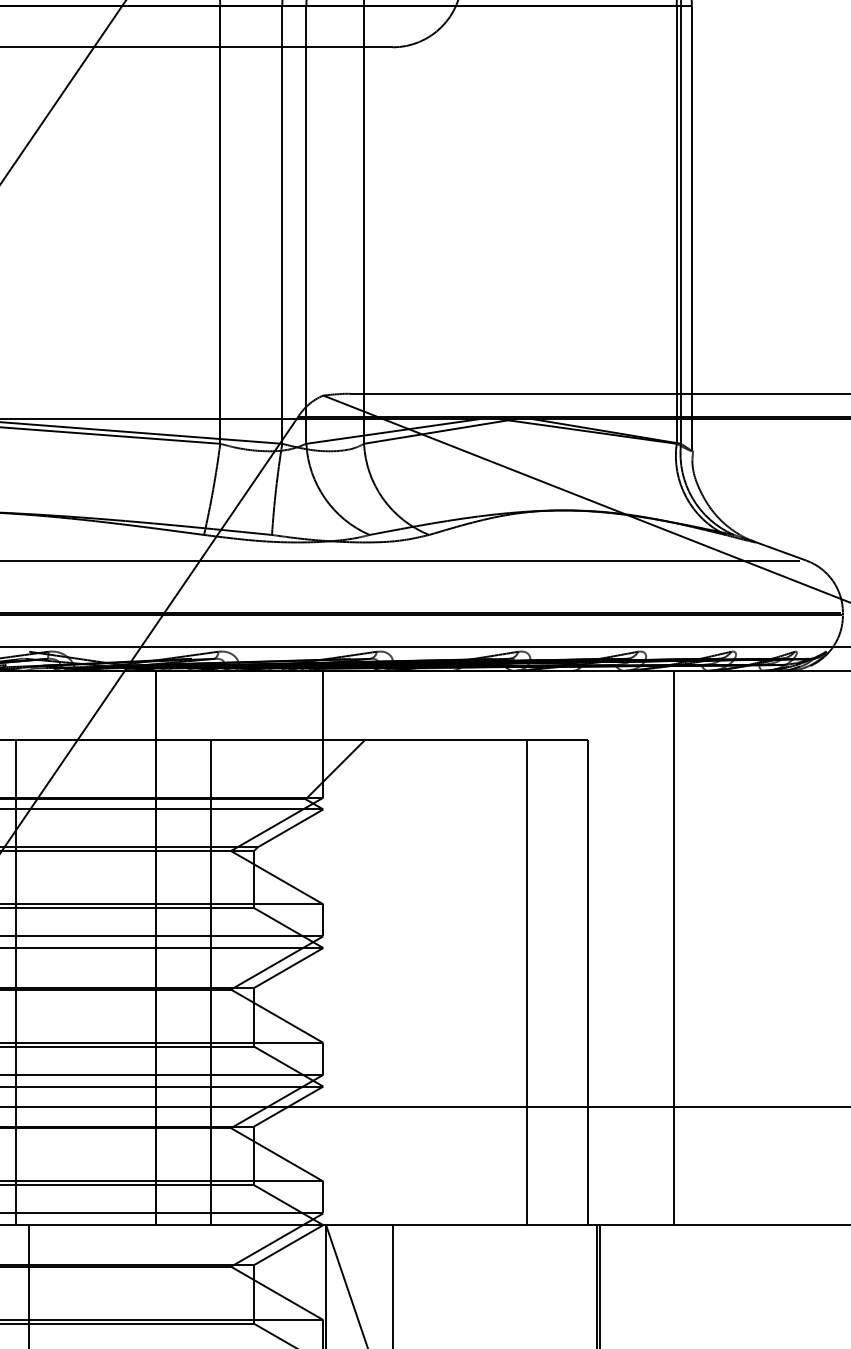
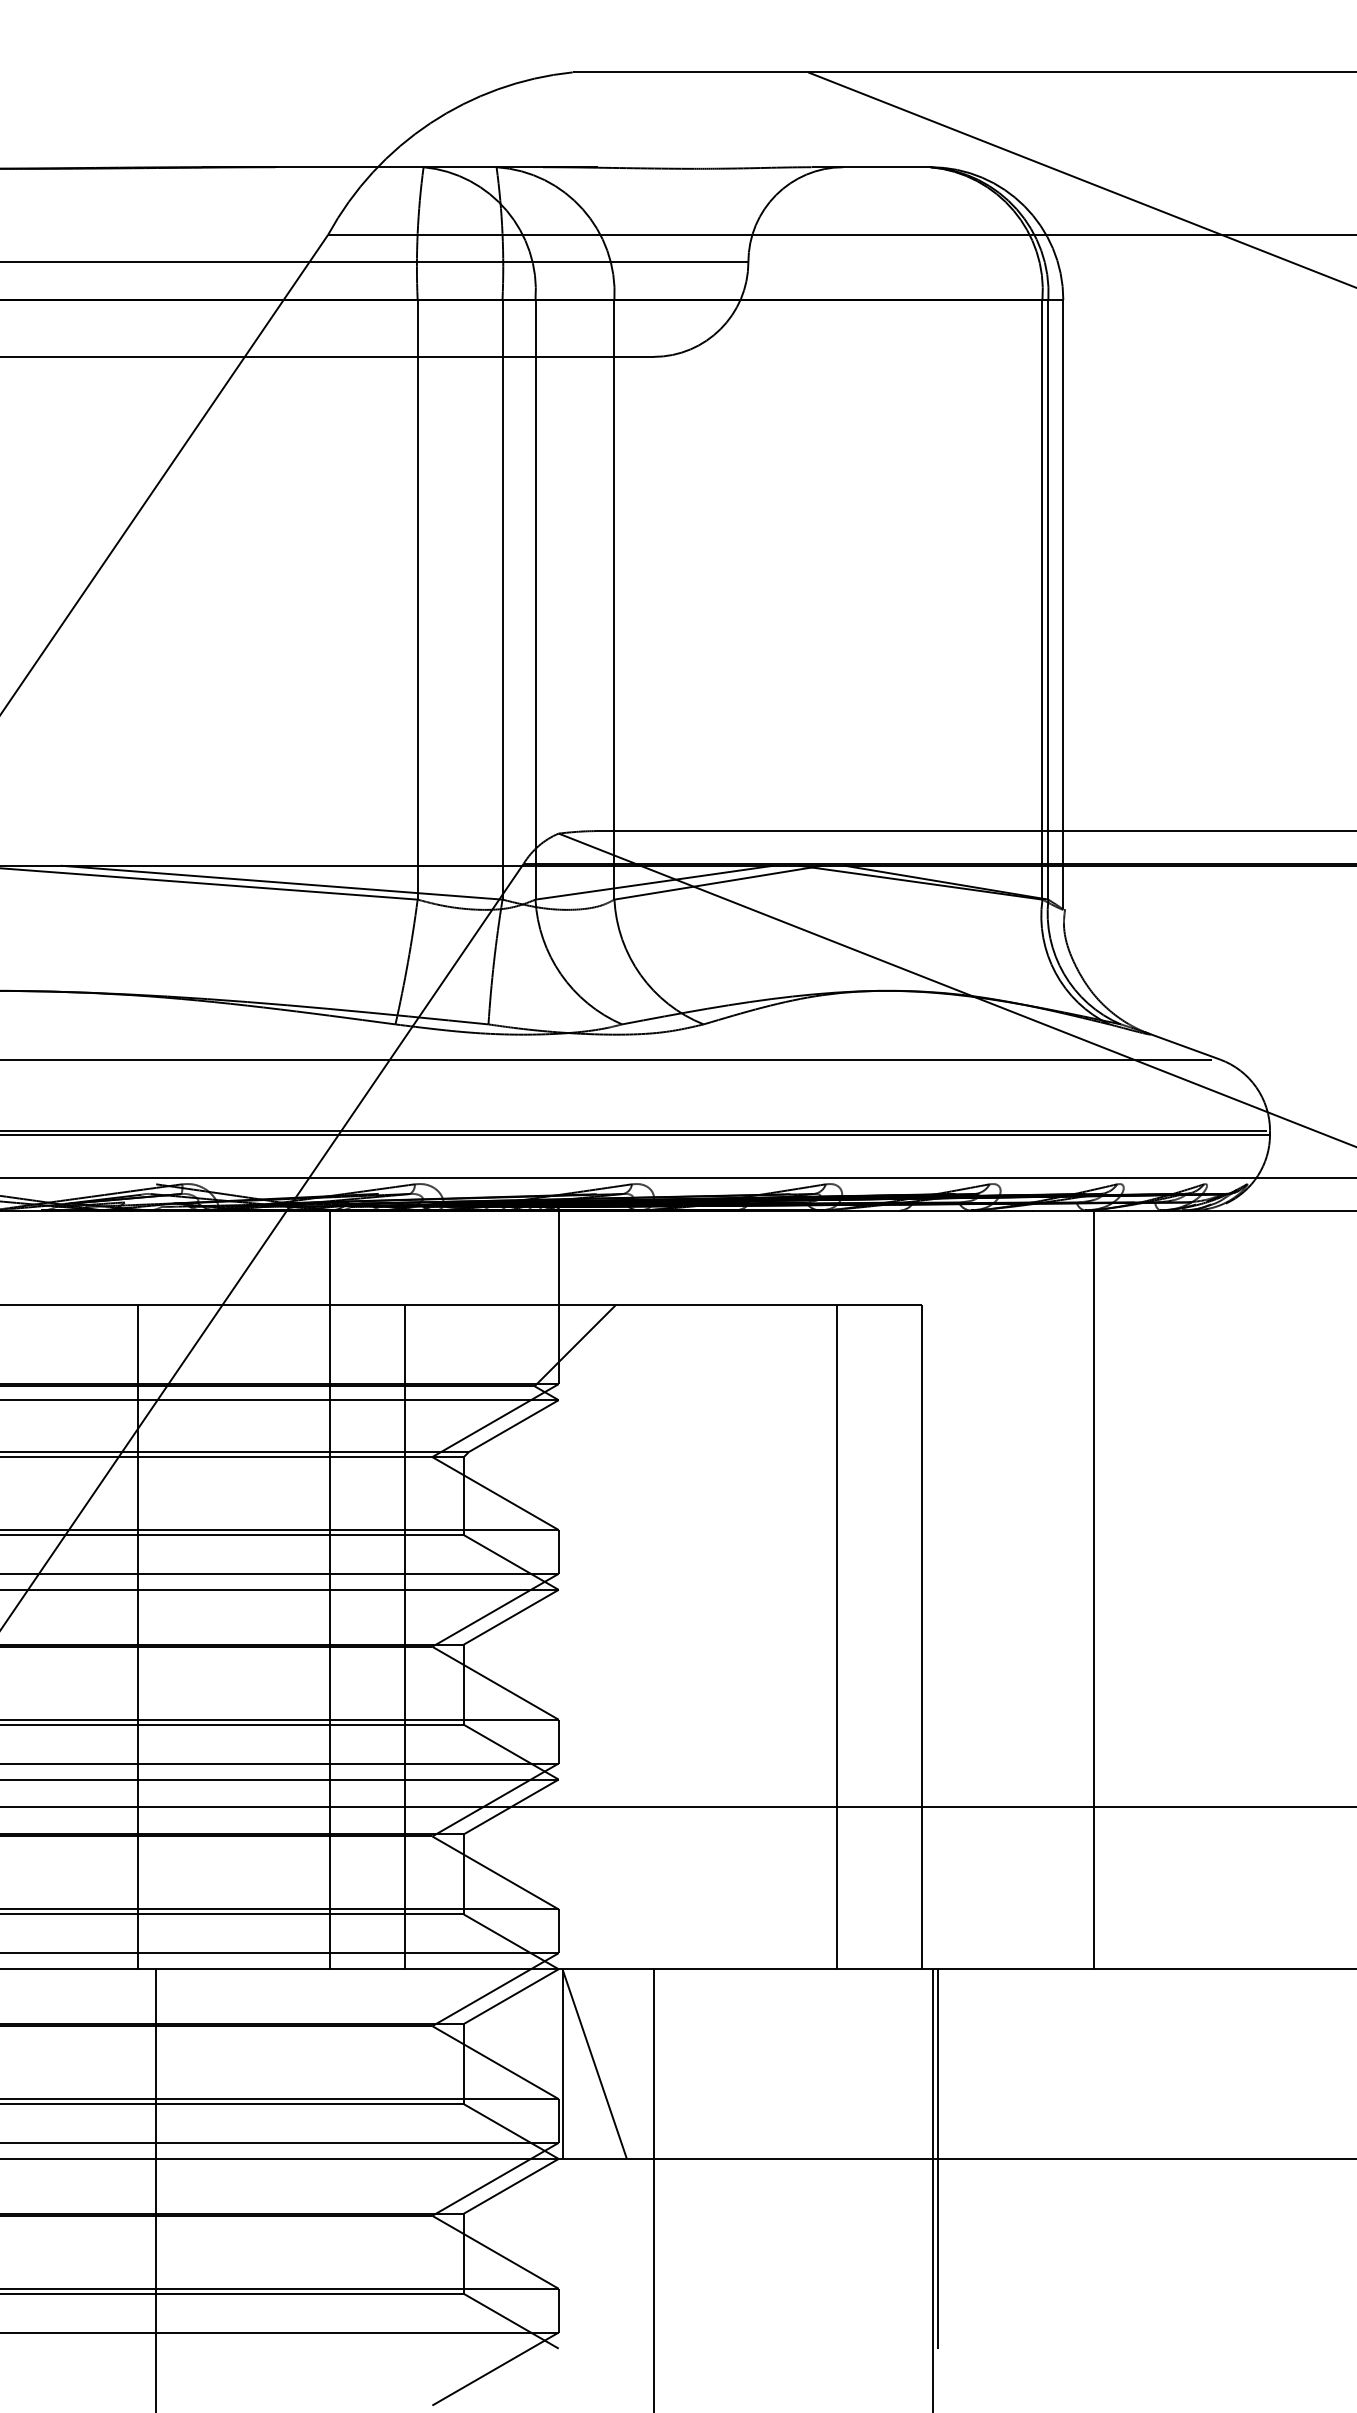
line: (673, 947) -> (1094, 1589), moved

